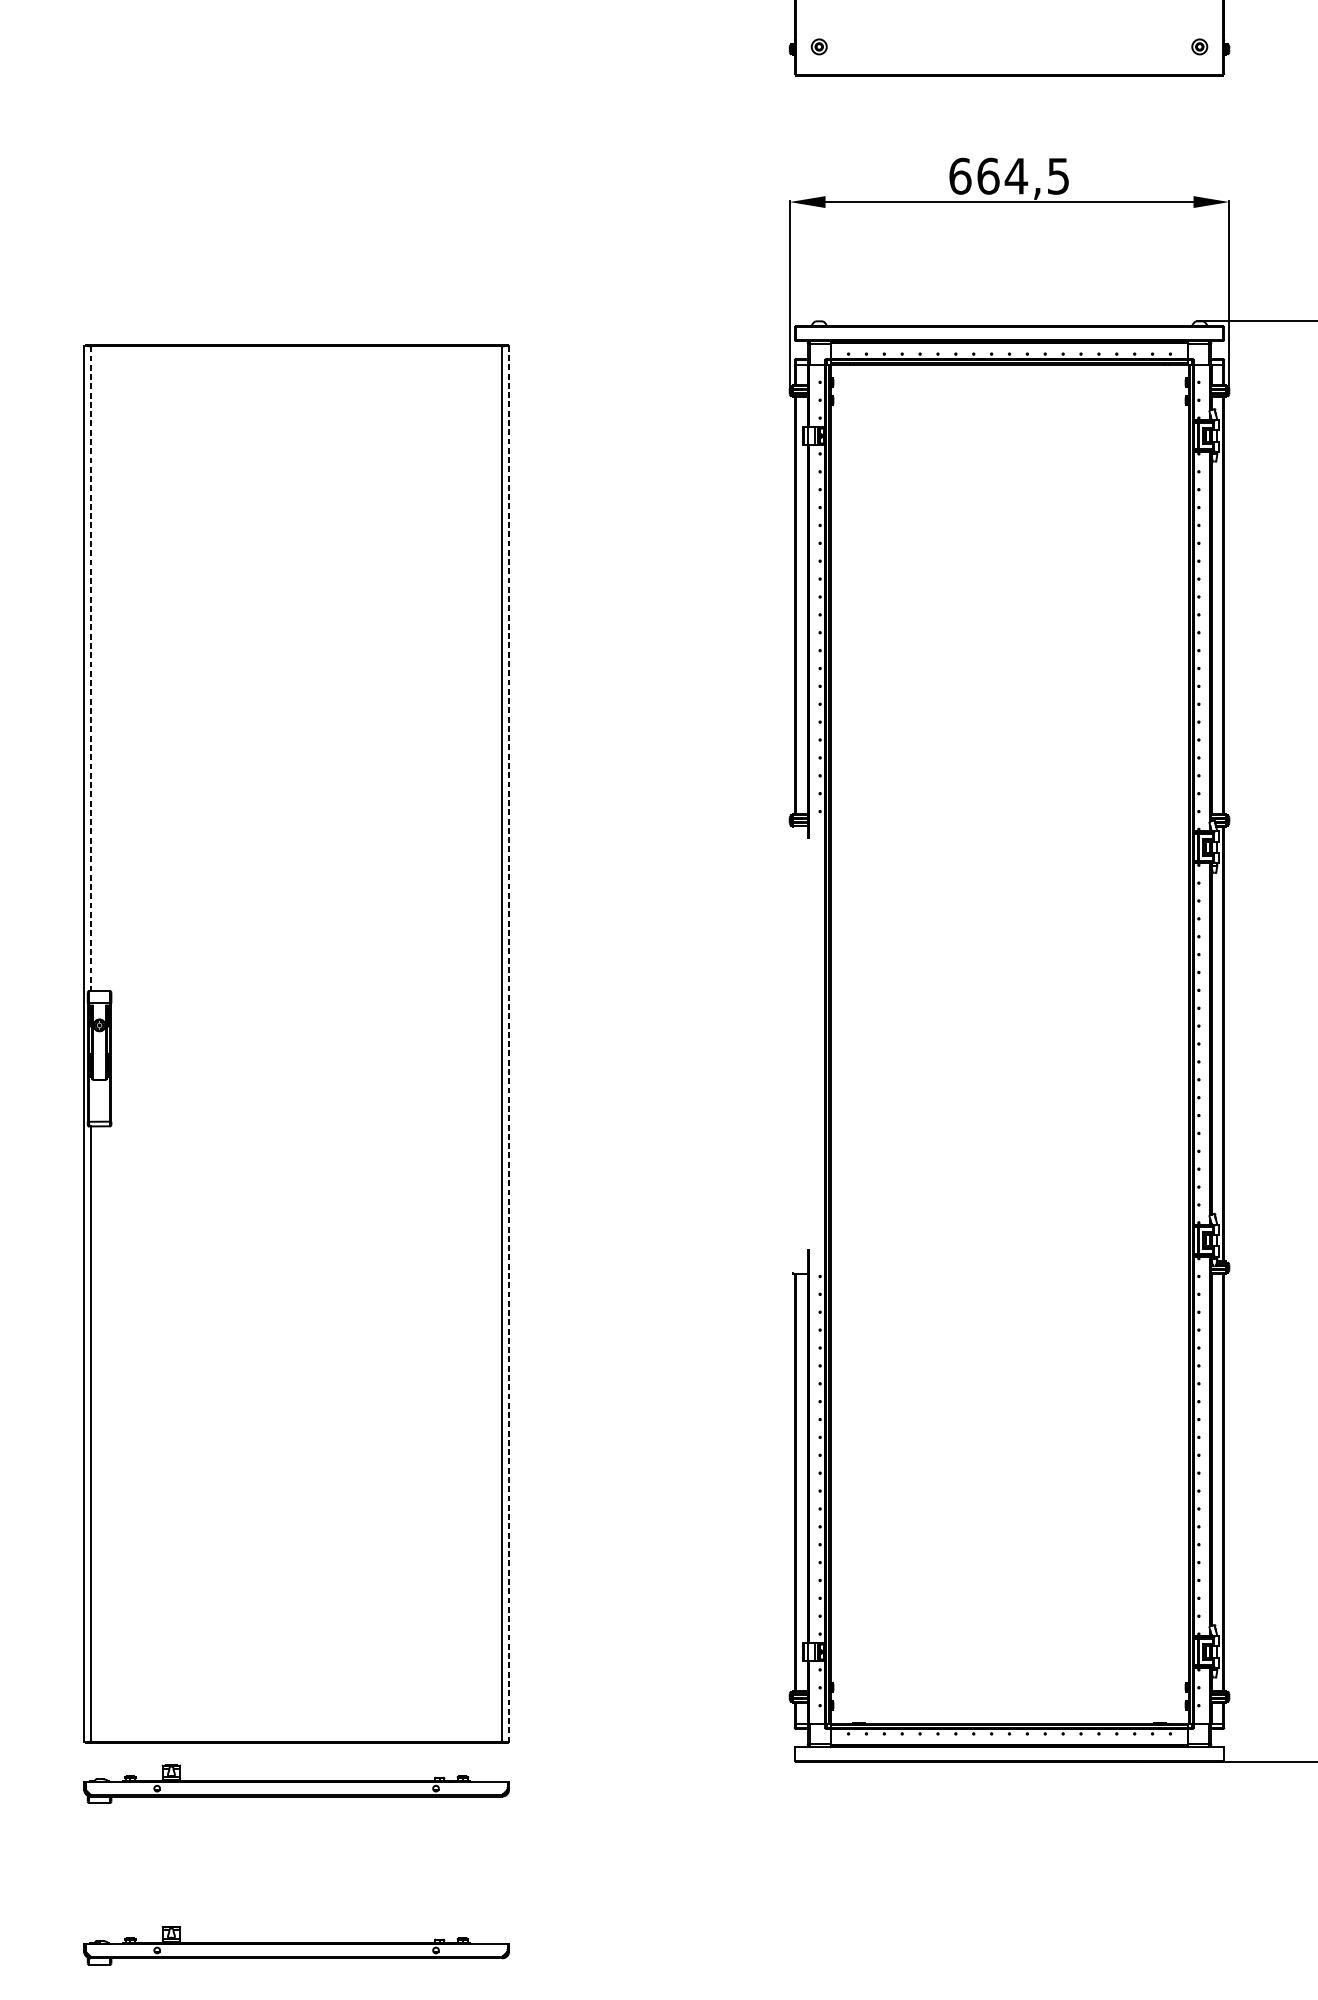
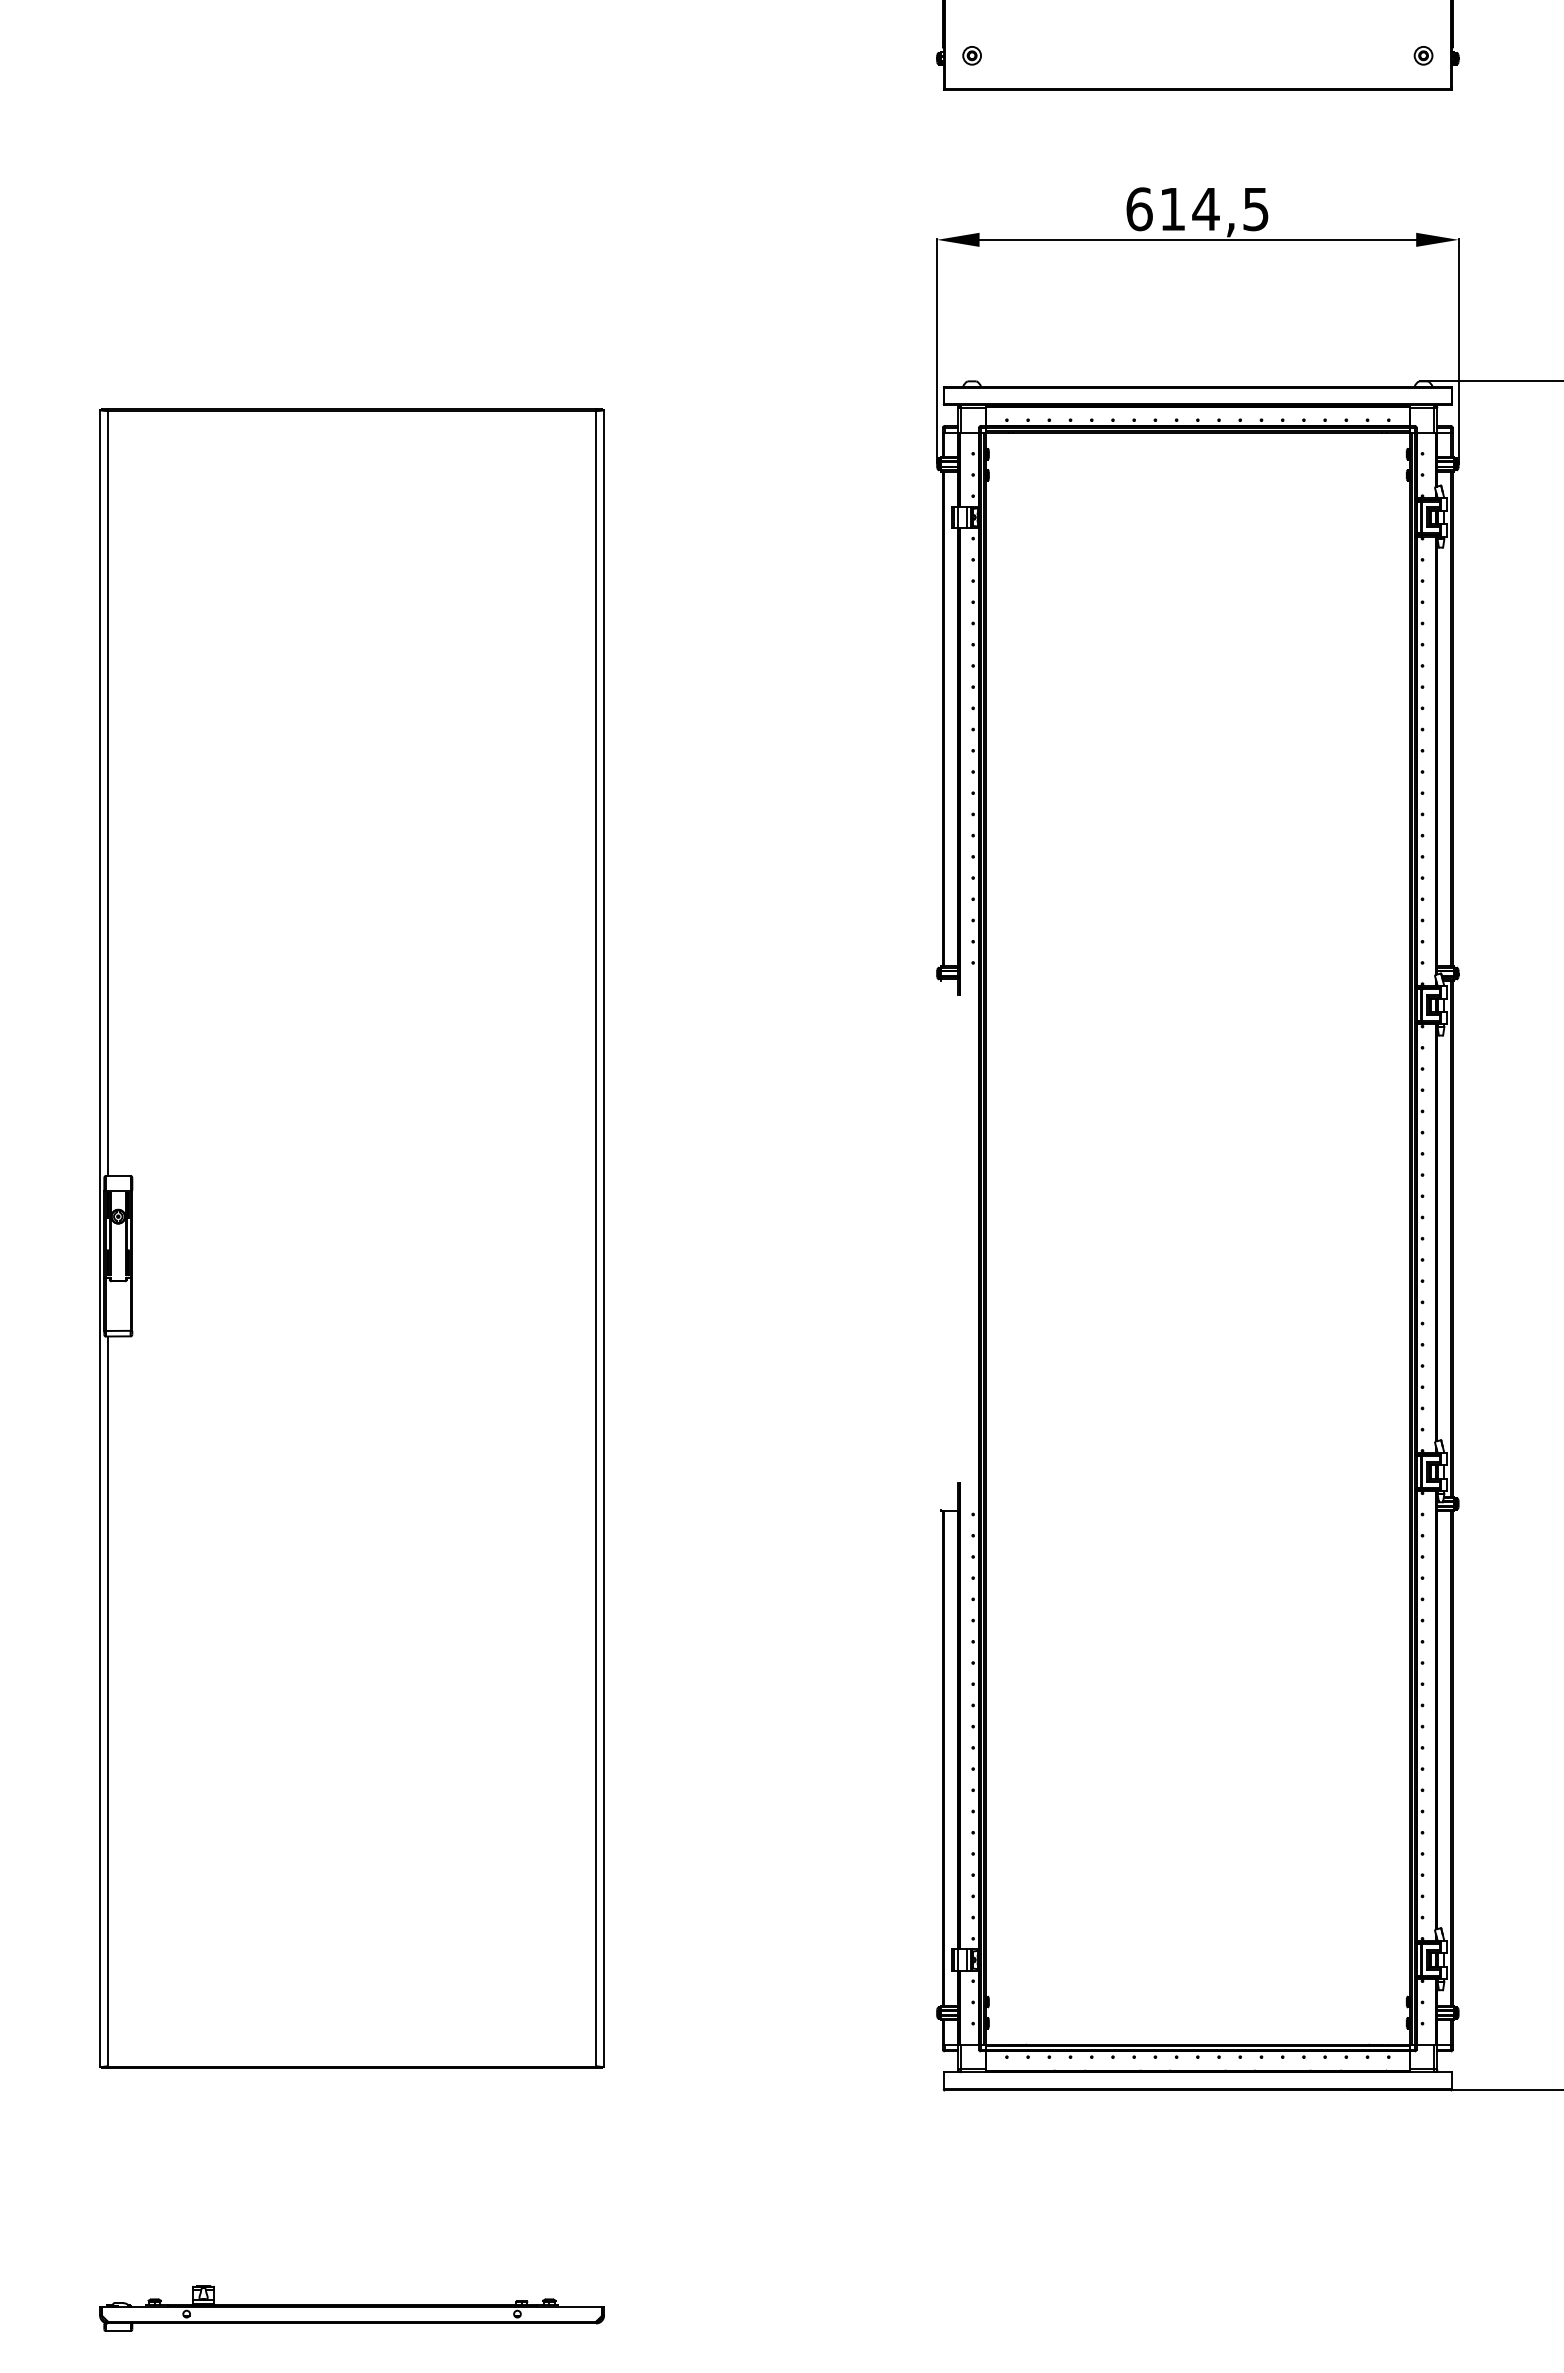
text: (988, 176) -> (1173, 209), 664,5 -> 614,5
line: (91, 668) -> (108, 793), dashed -> solid
line: (509, 1043) -> (604, 1238), dashed -> solid
part: (296, 1783) -> (351, 2116), removed

